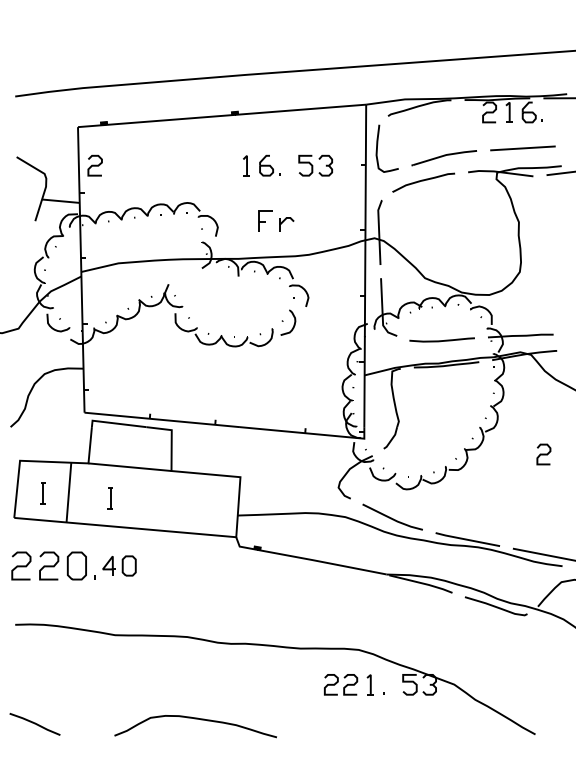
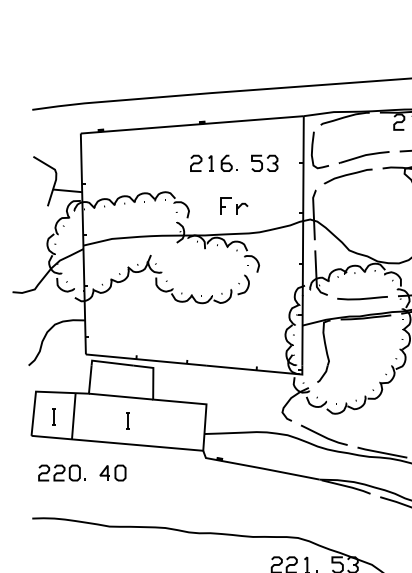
curve: (94, 165) -> (195, 163), moved
part: (109, 498) -> (127, 420), moved
part: (53, 565) -> (61, 472), size x0.71

